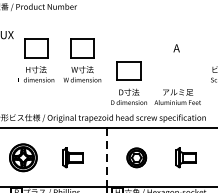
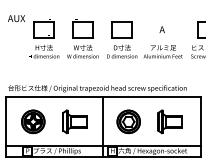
part: (162, 89) -> (150, 45), moved
part: (72, 157) -> (74, 121), size x1.43
line: (106, 157) -> (103, 121), dashed -> solid
part: (136, 157) -> (128, 121), size x1.43
part: (185, 157) -> (169, 121), size x1.43

